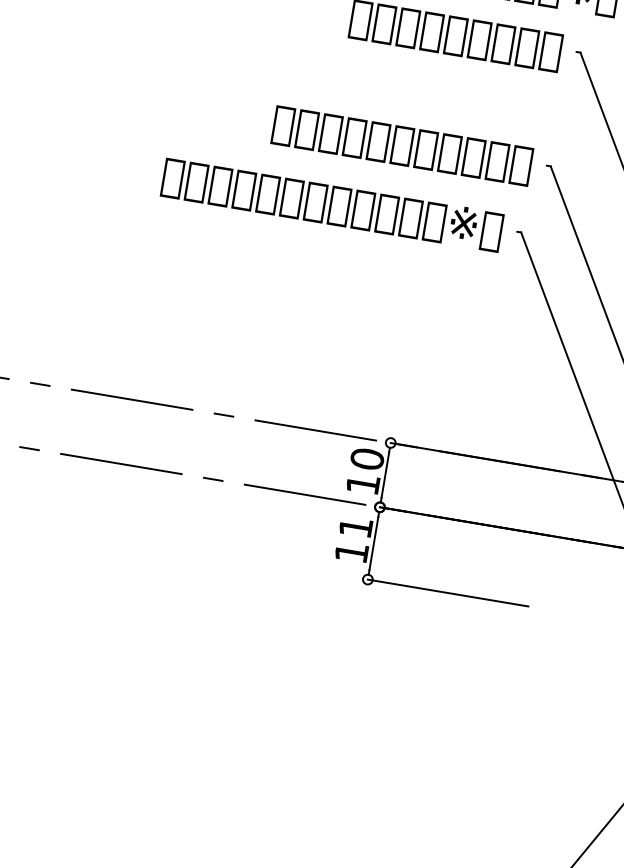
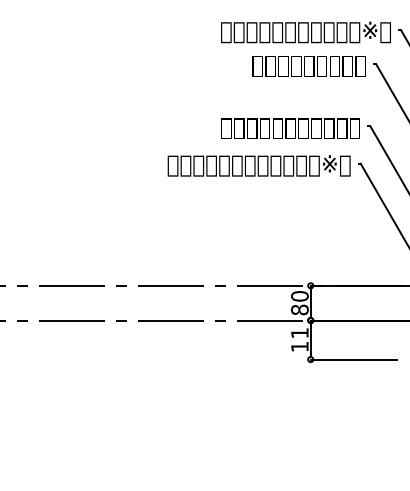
text: (362, 483) -> (299, 309), 10 -> 80

